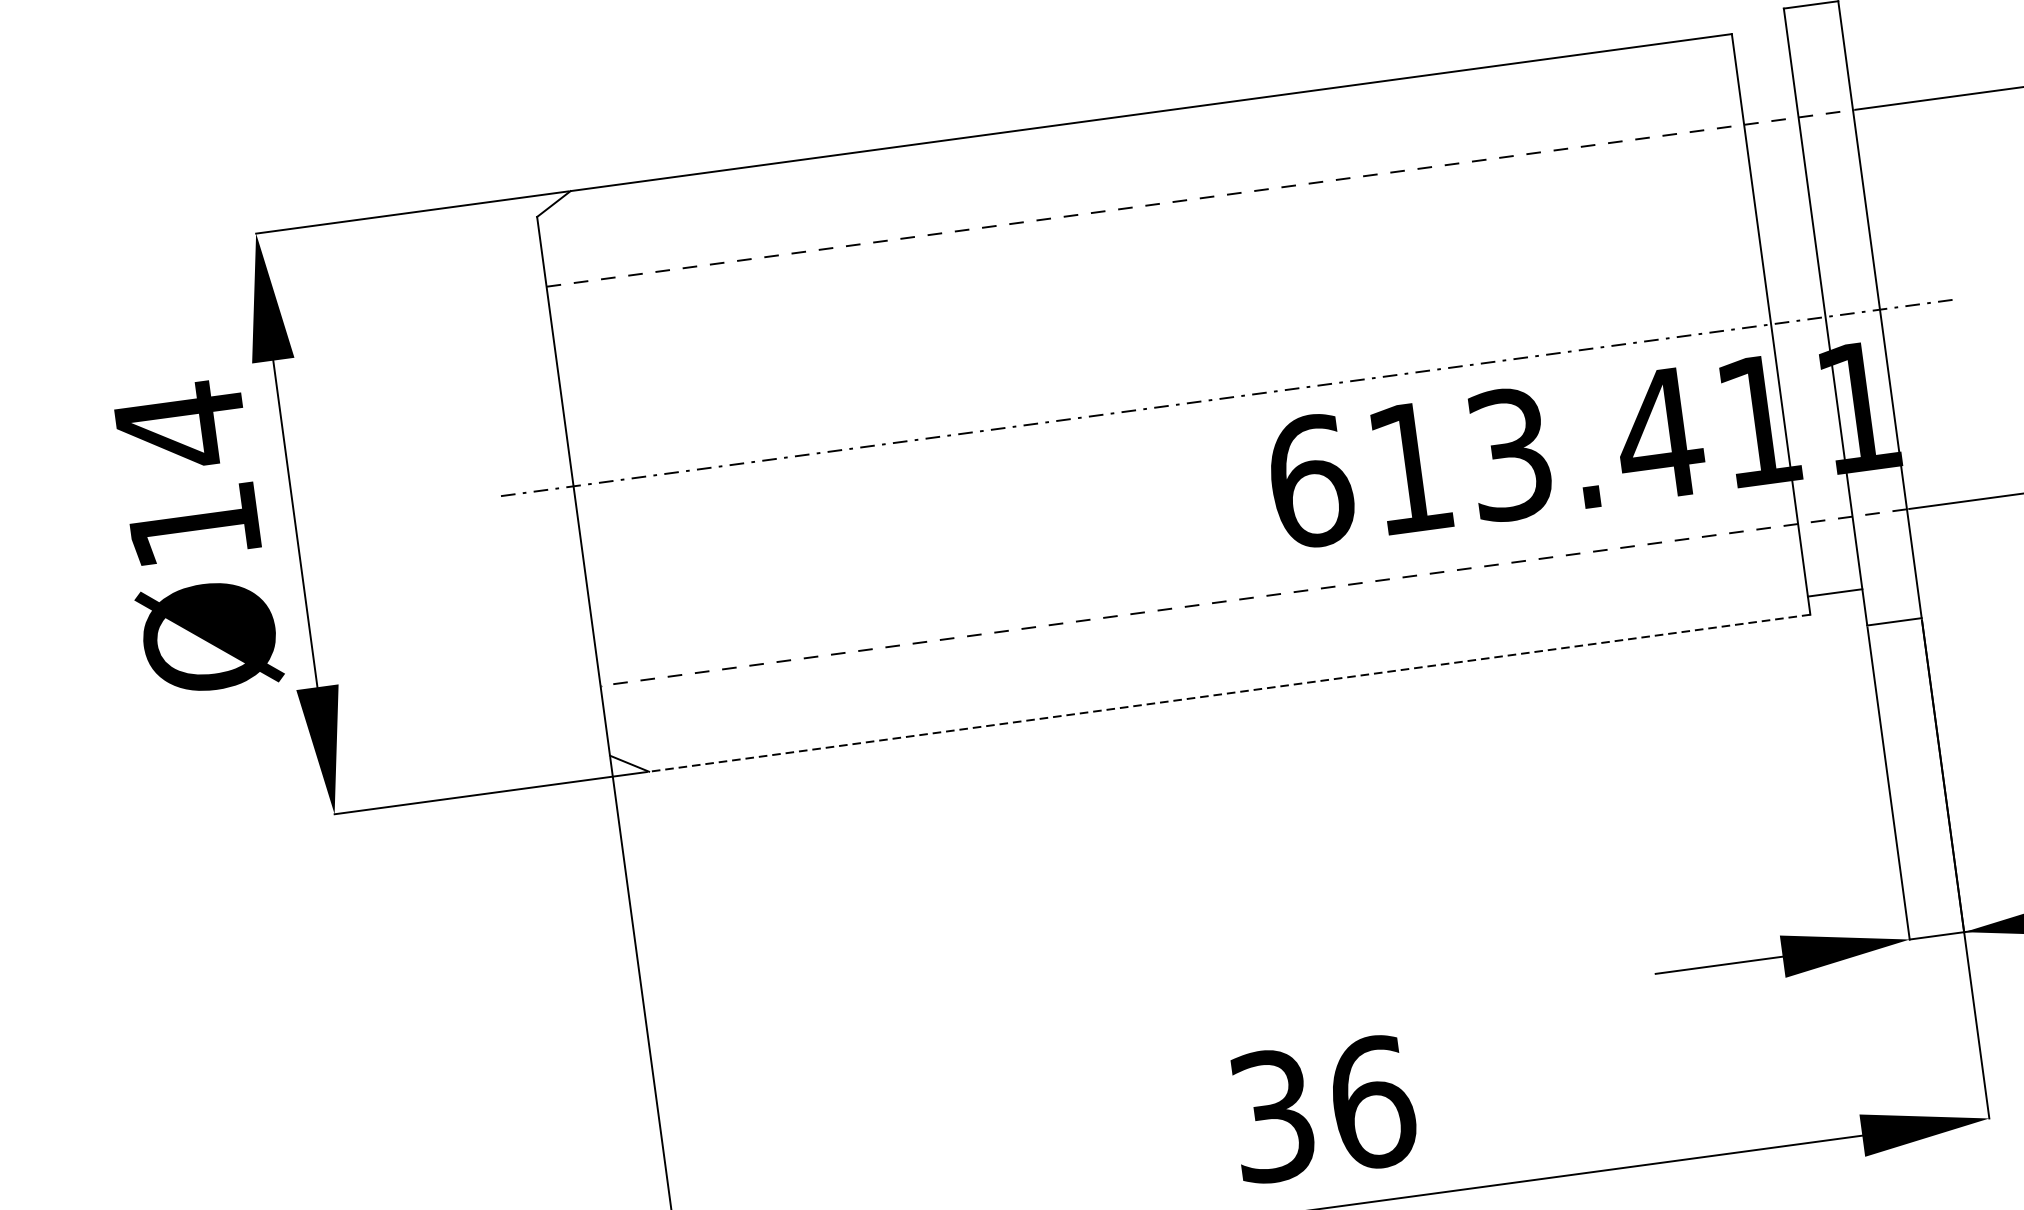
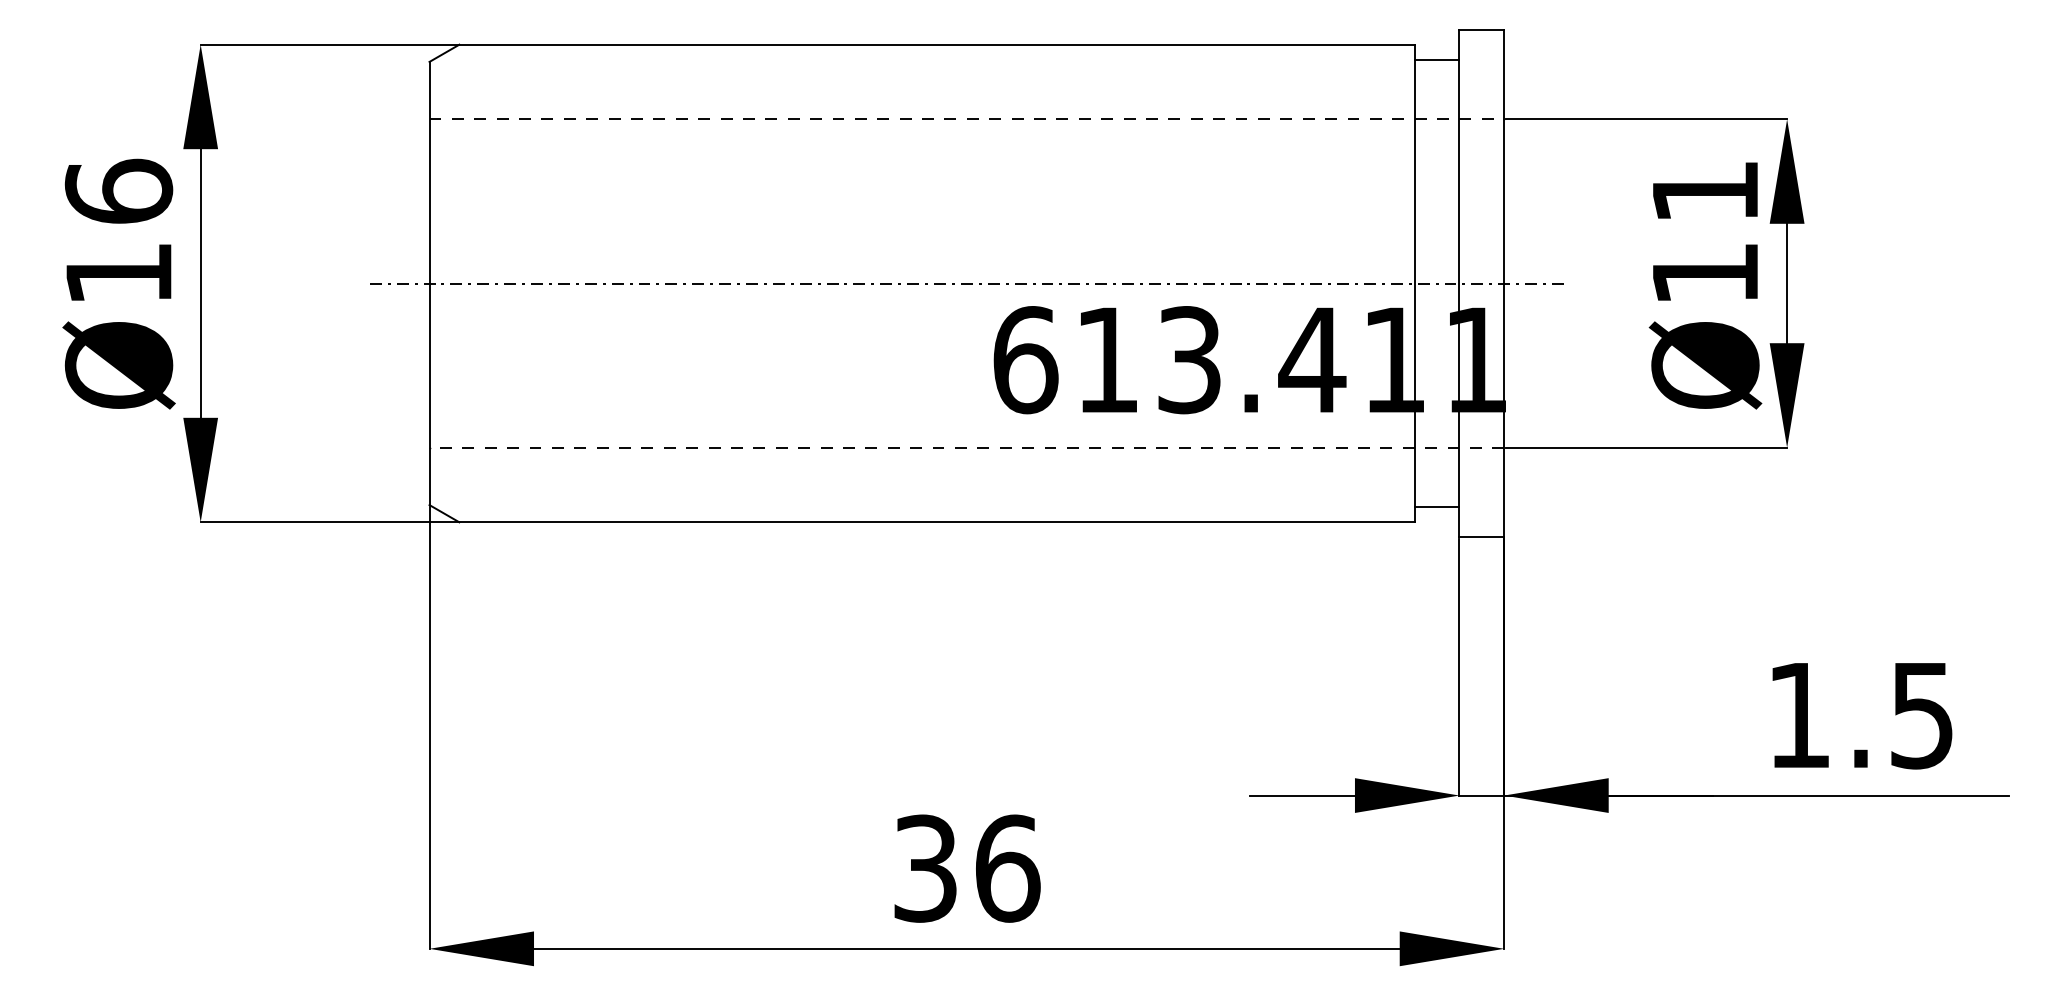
line: (1760, 48) -> (1436, 59), added
text: (180, 426) -> (118, 192), Ø14 -> Ø16
line: (1230, 693) -> (937, 522), dashed -> solid

